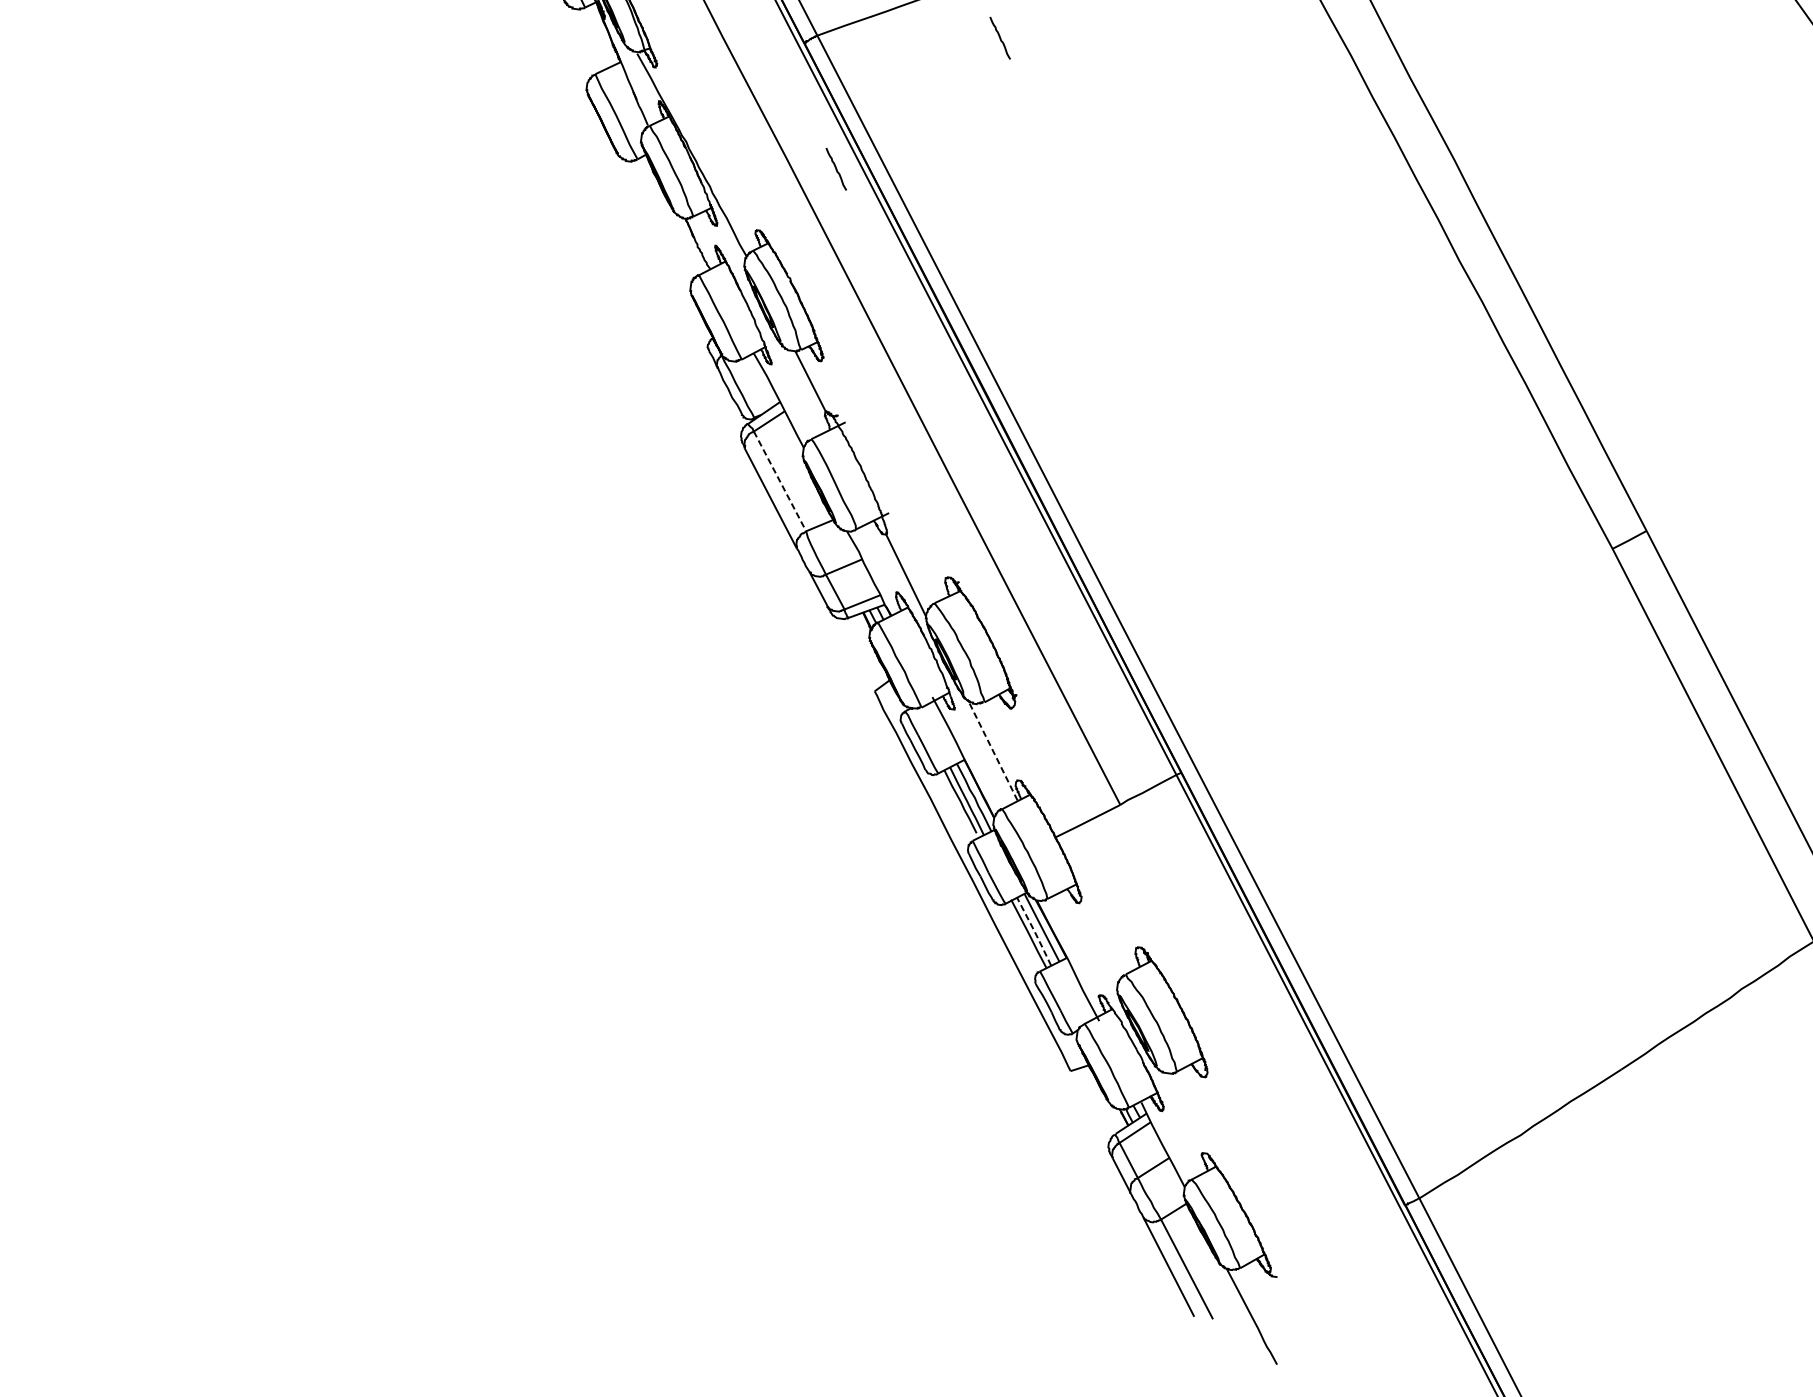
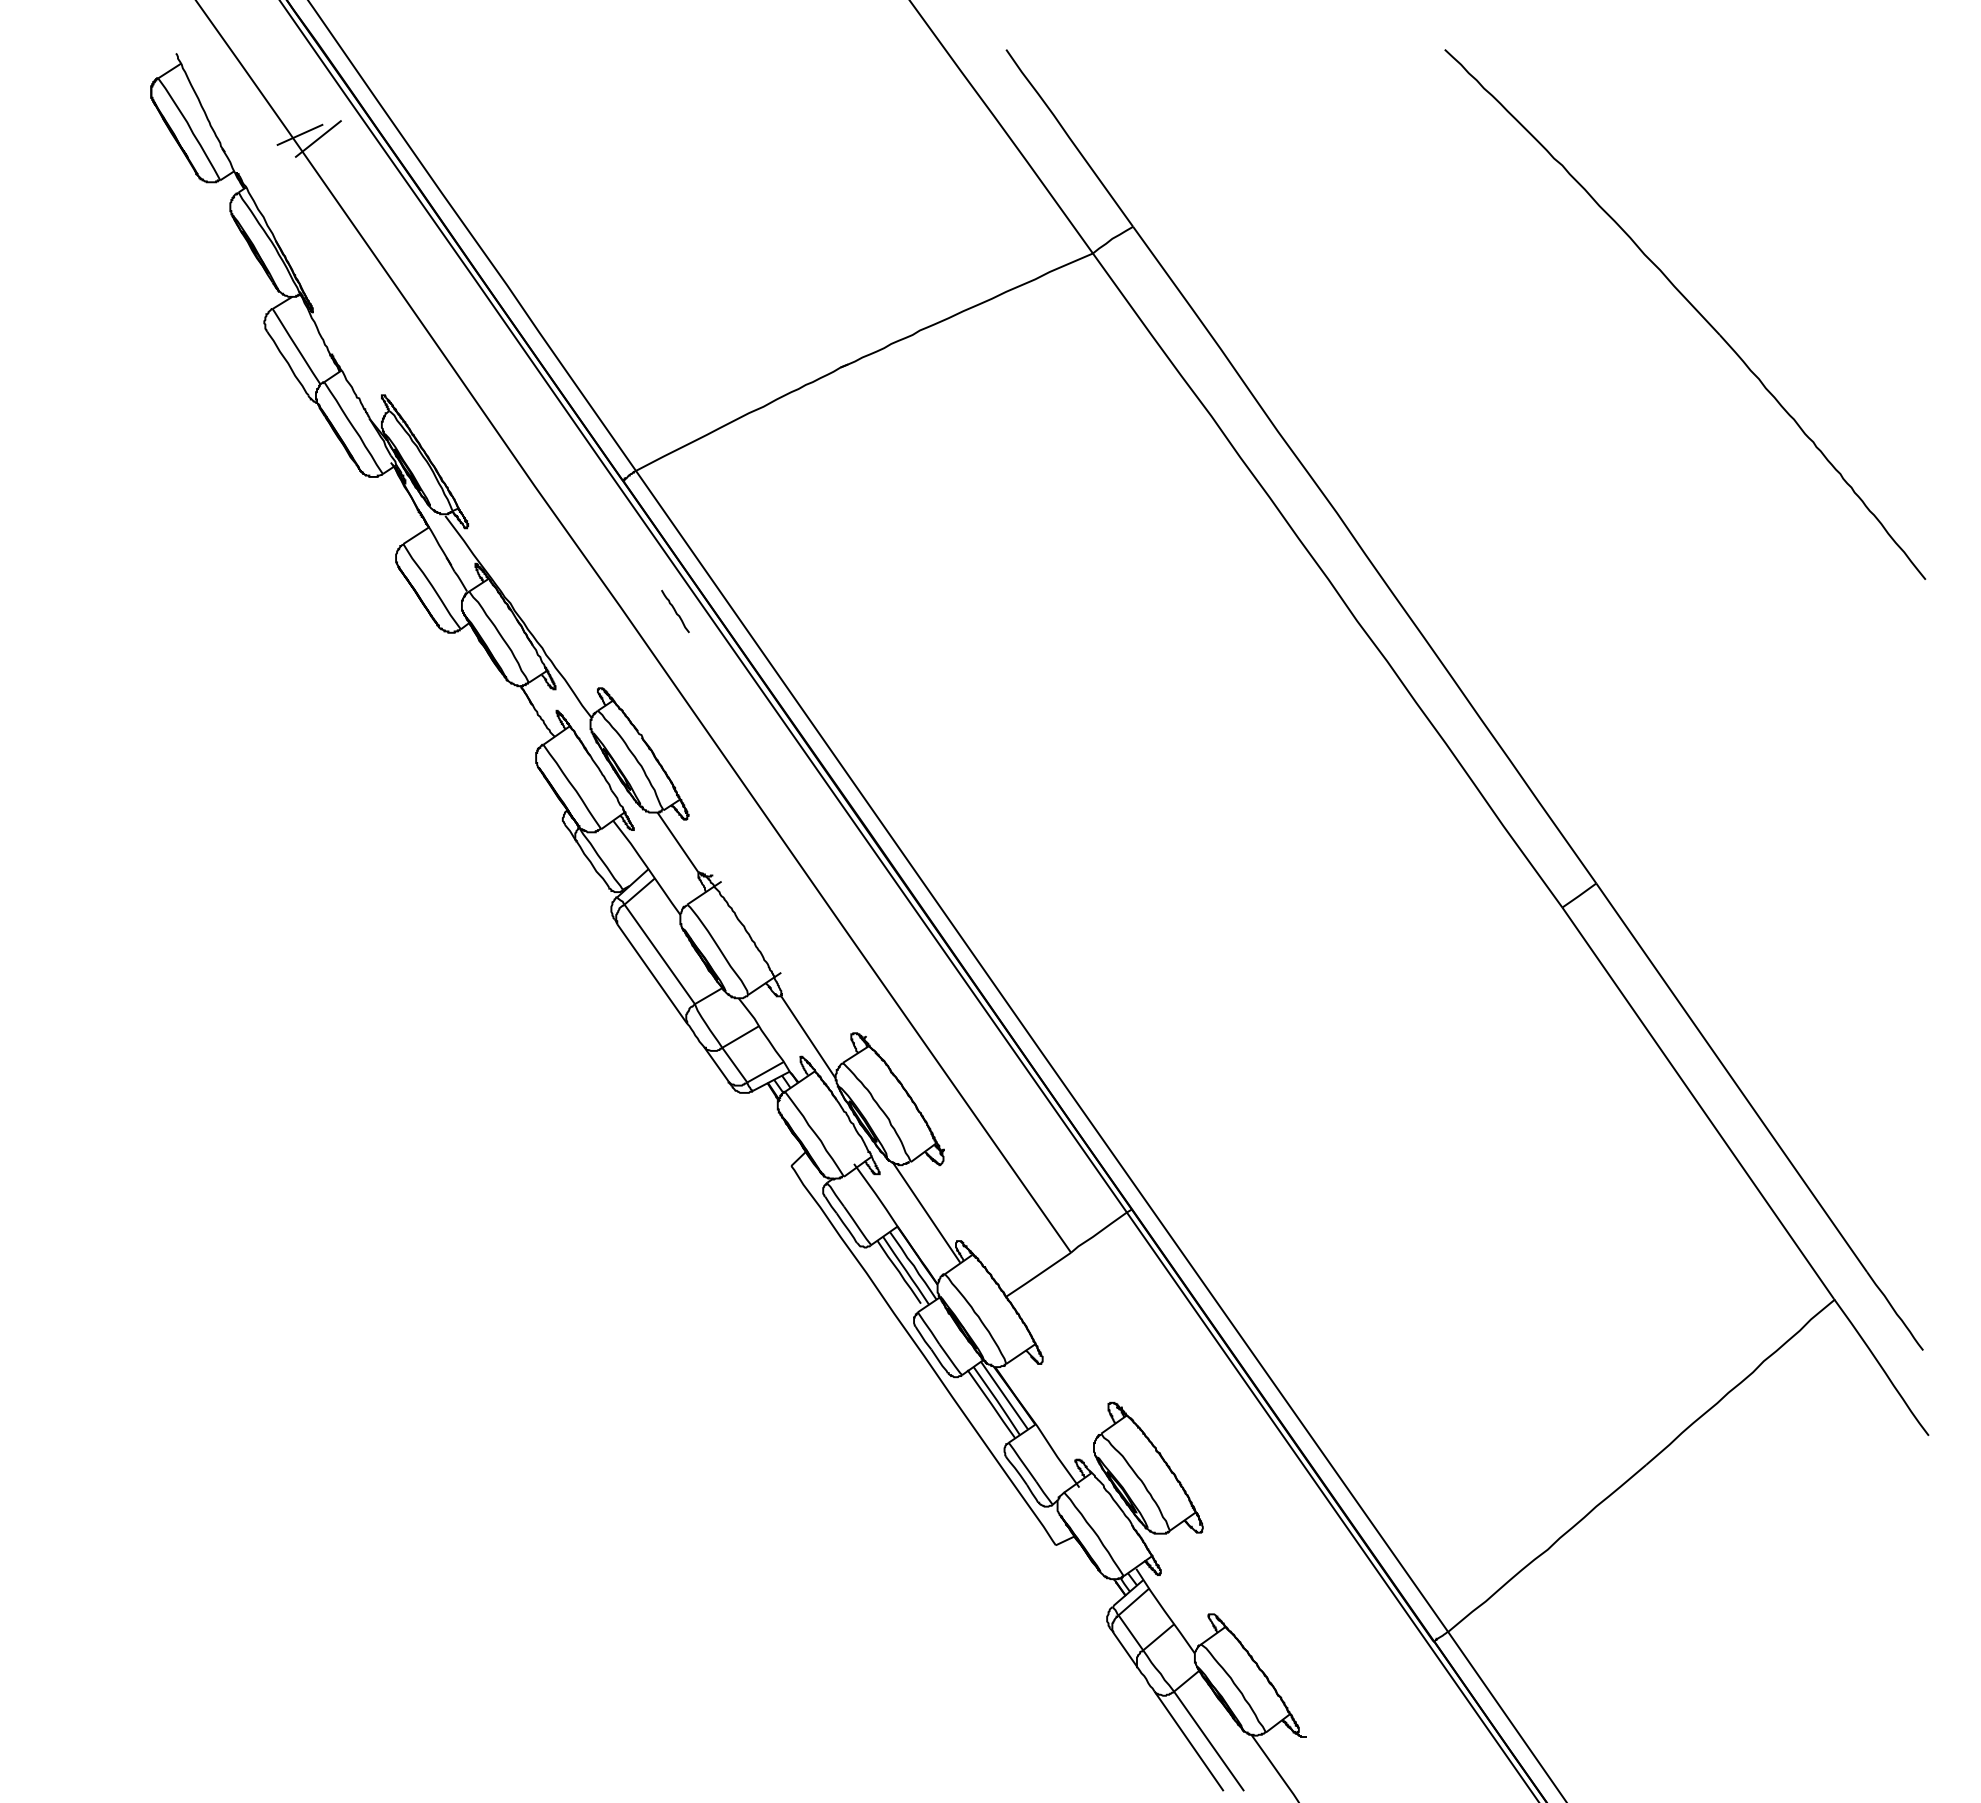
curve: (1000, 38) -> (832, 447), removed
line: (779, 481) -> (659, 954), dashed -> solid
line: (992, 750) -> (926, 1212), dashed -> solid
line: (1034, 931) -> (997, 1400), dashed -> solid

